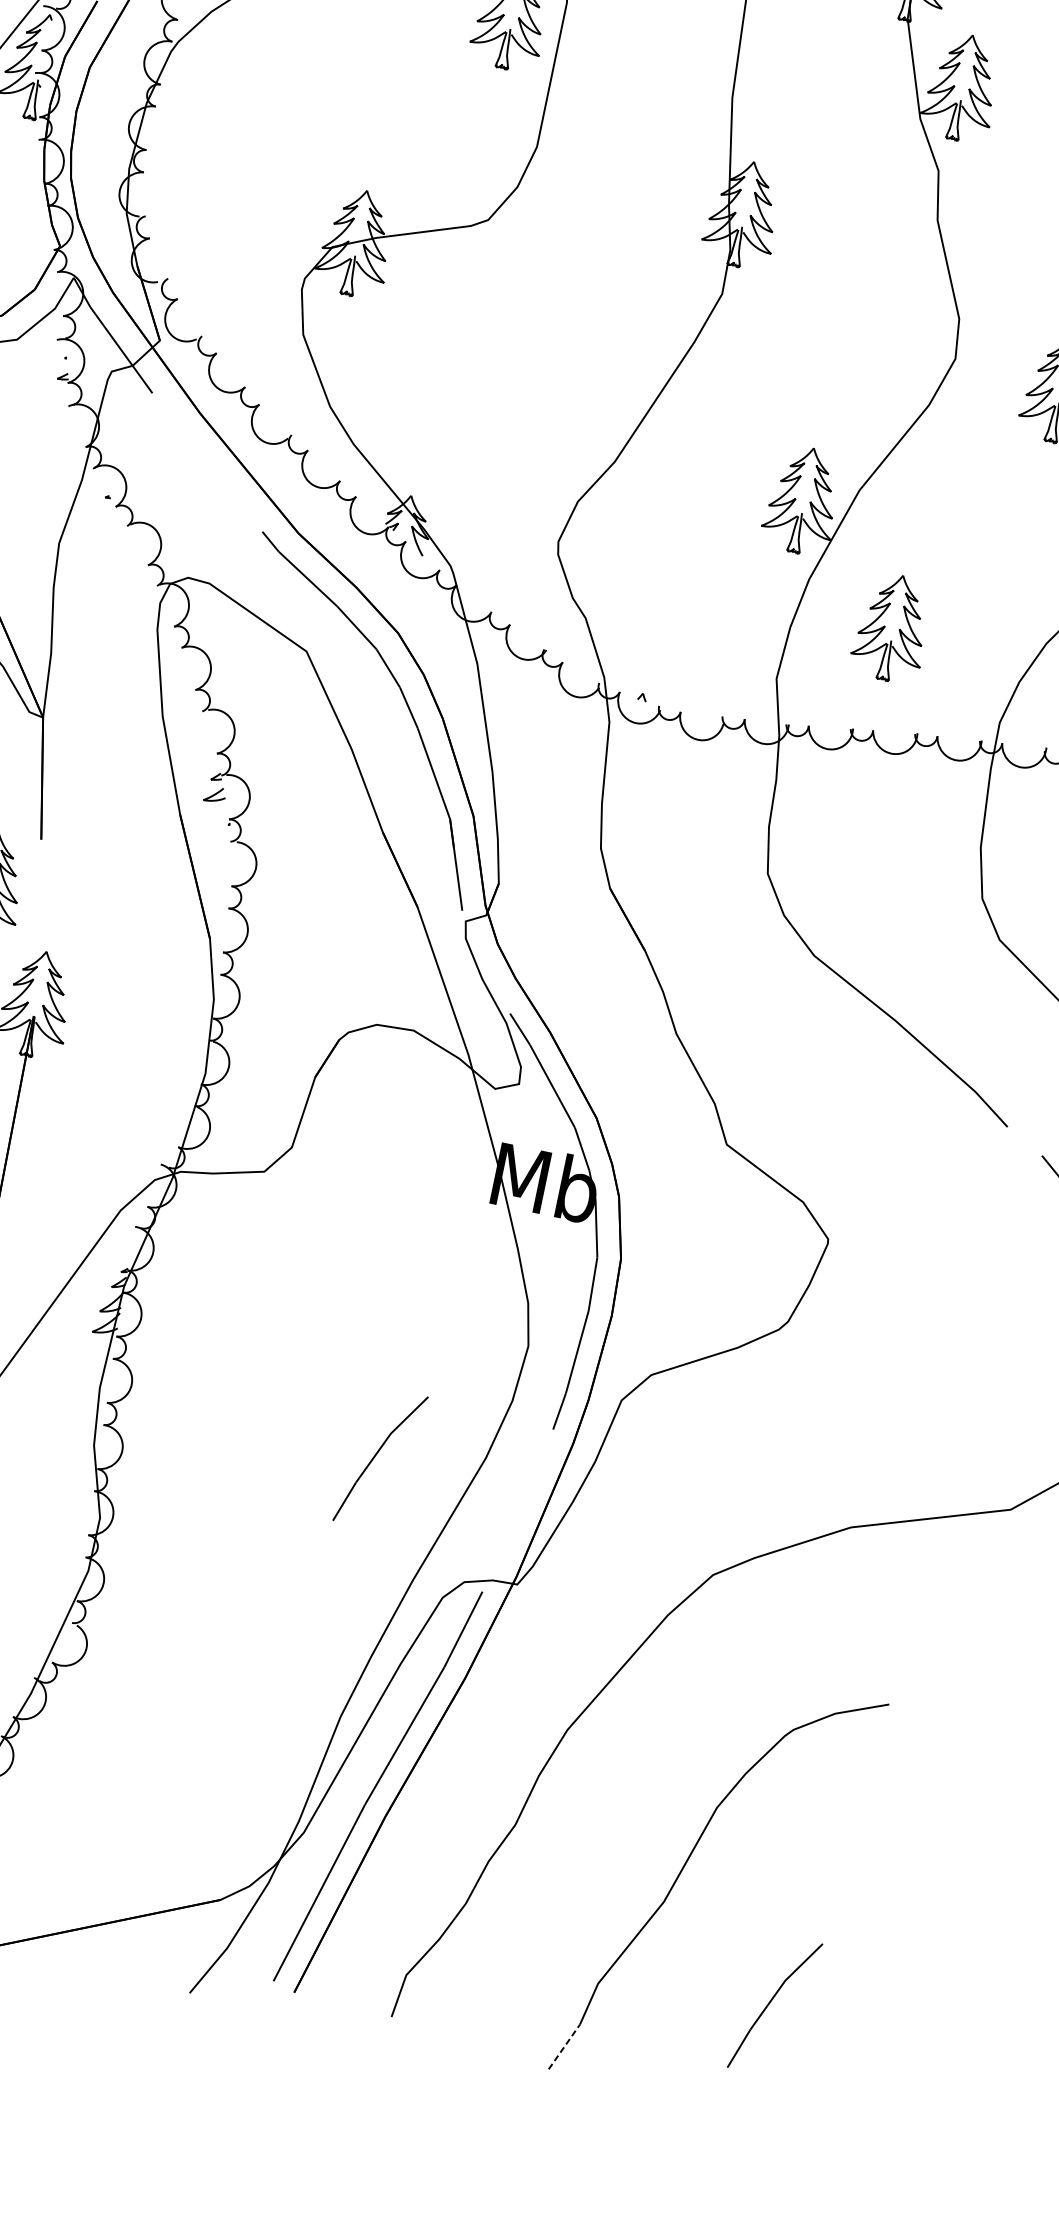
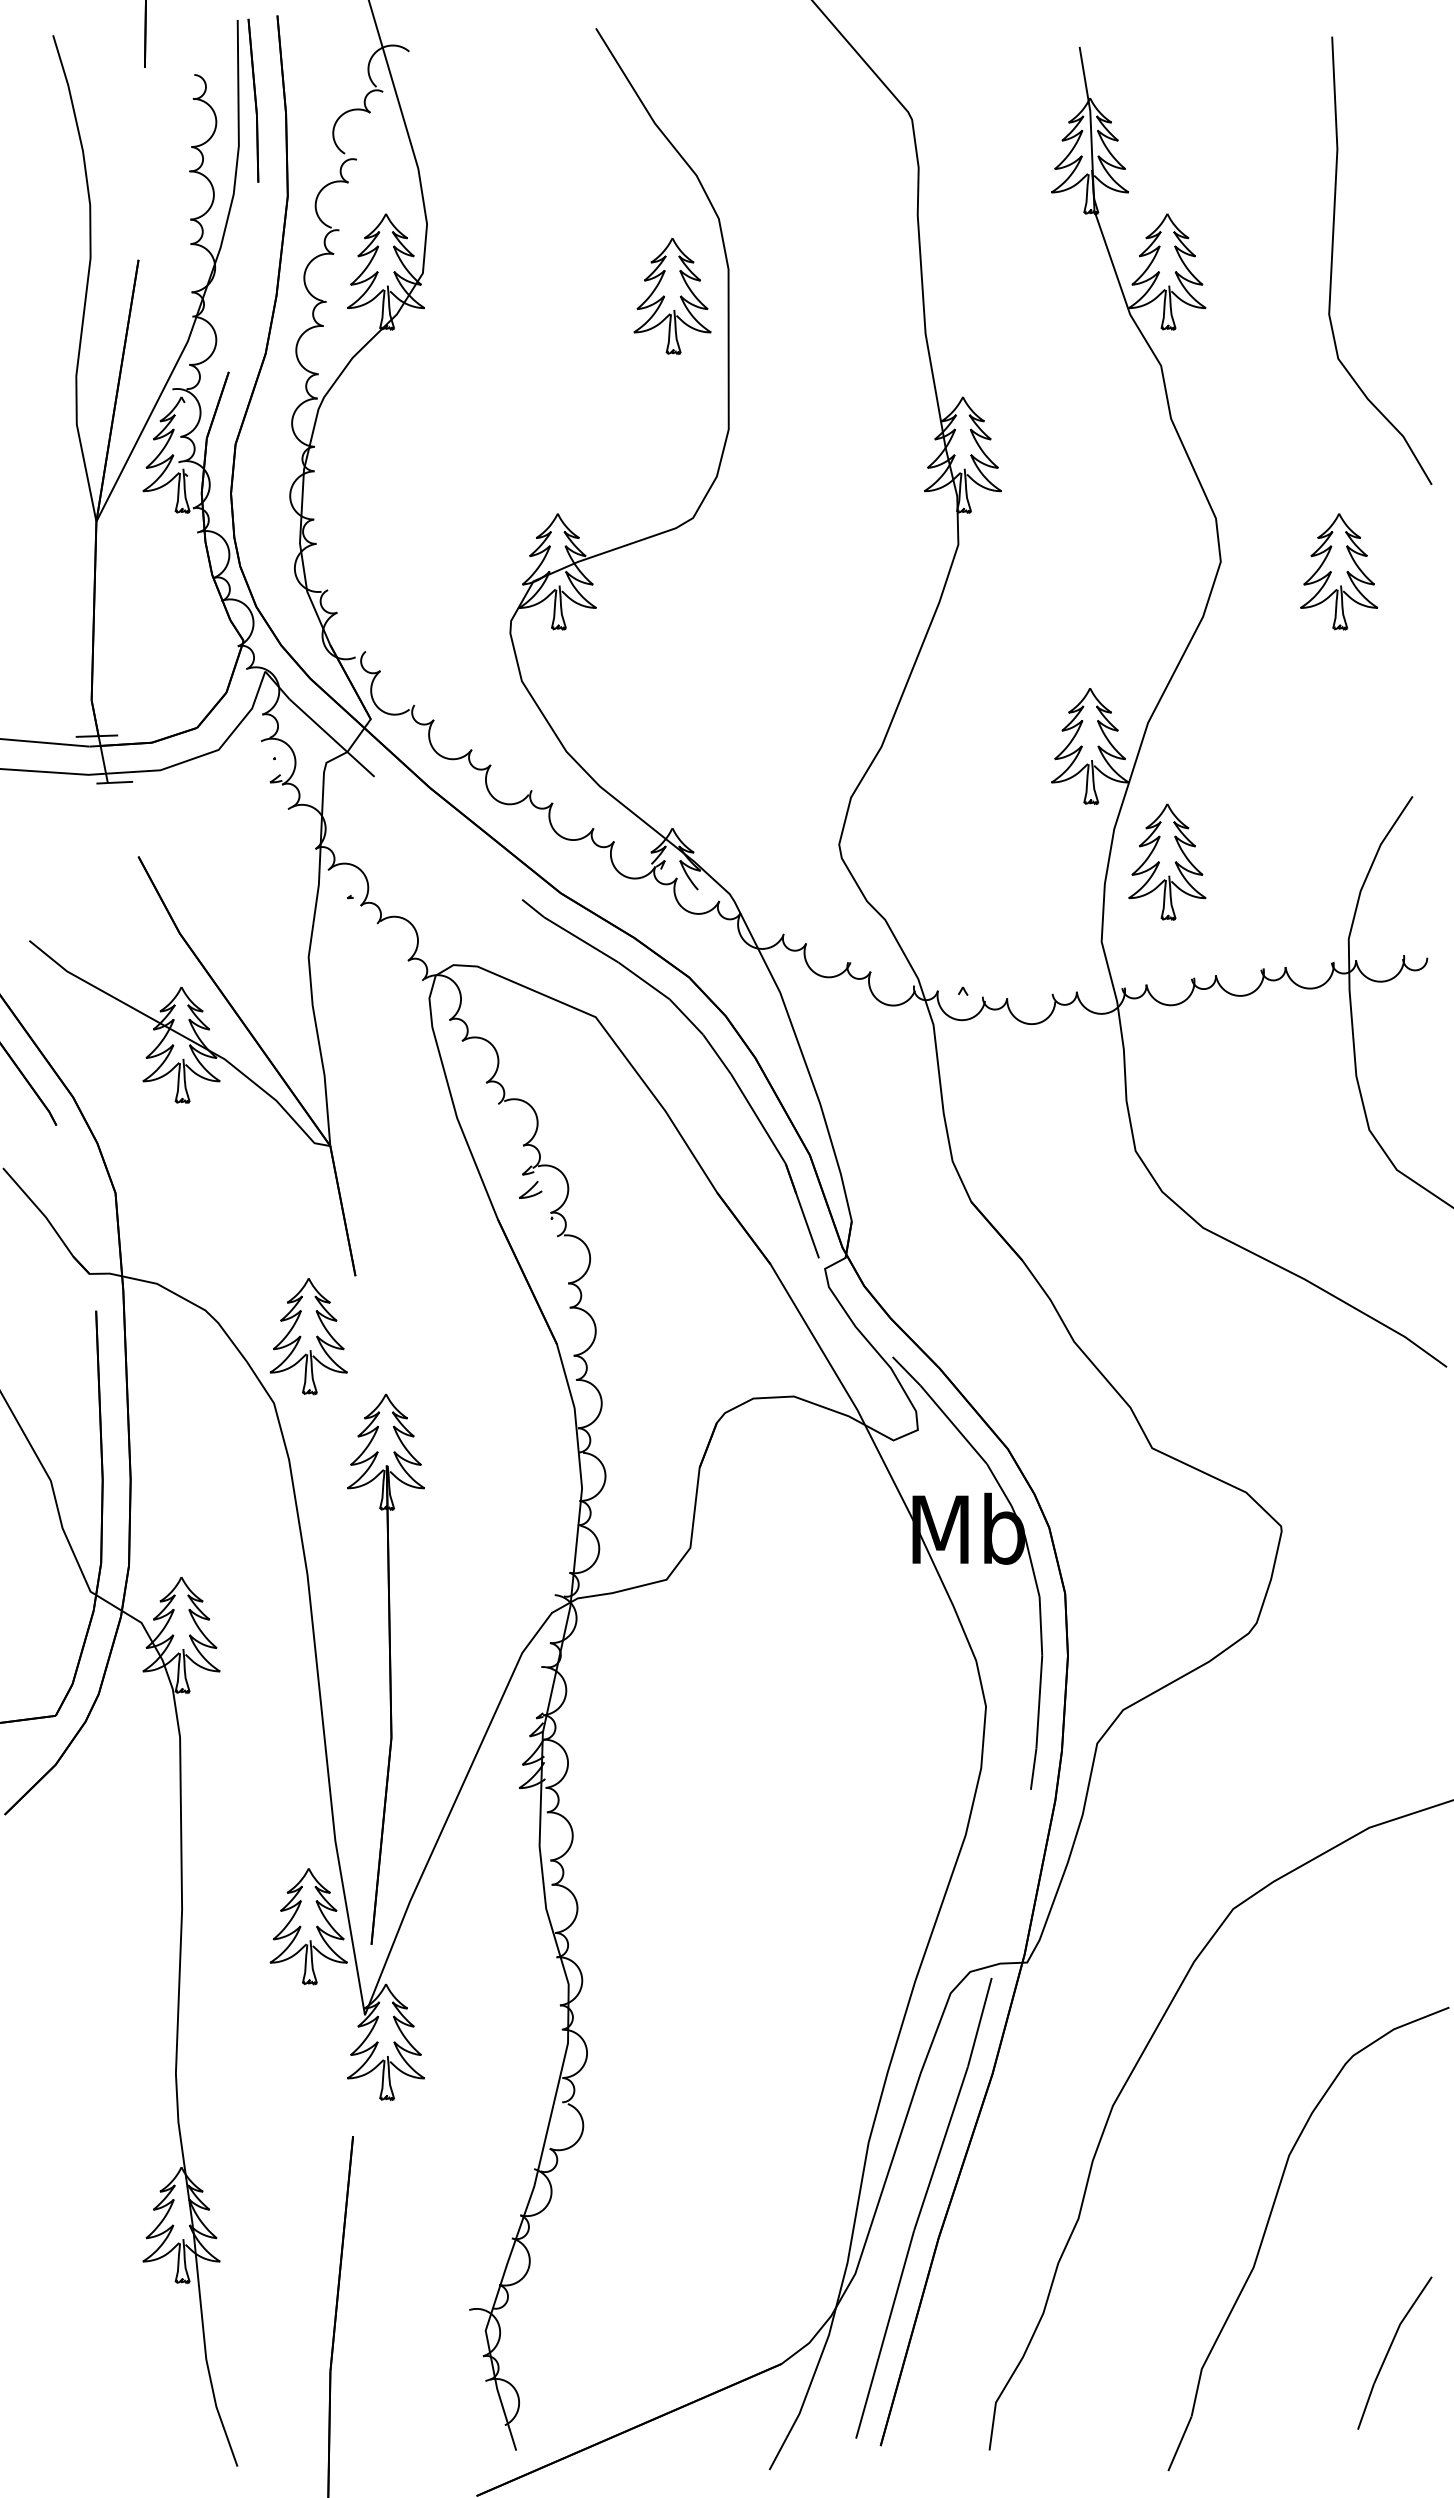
part: (892, 627) -> (1167, 861), moved
part: (380, 1458) -> (853, 1858), removed
line: (564, 2046) -> (1179, 2443), dashed -> solid

